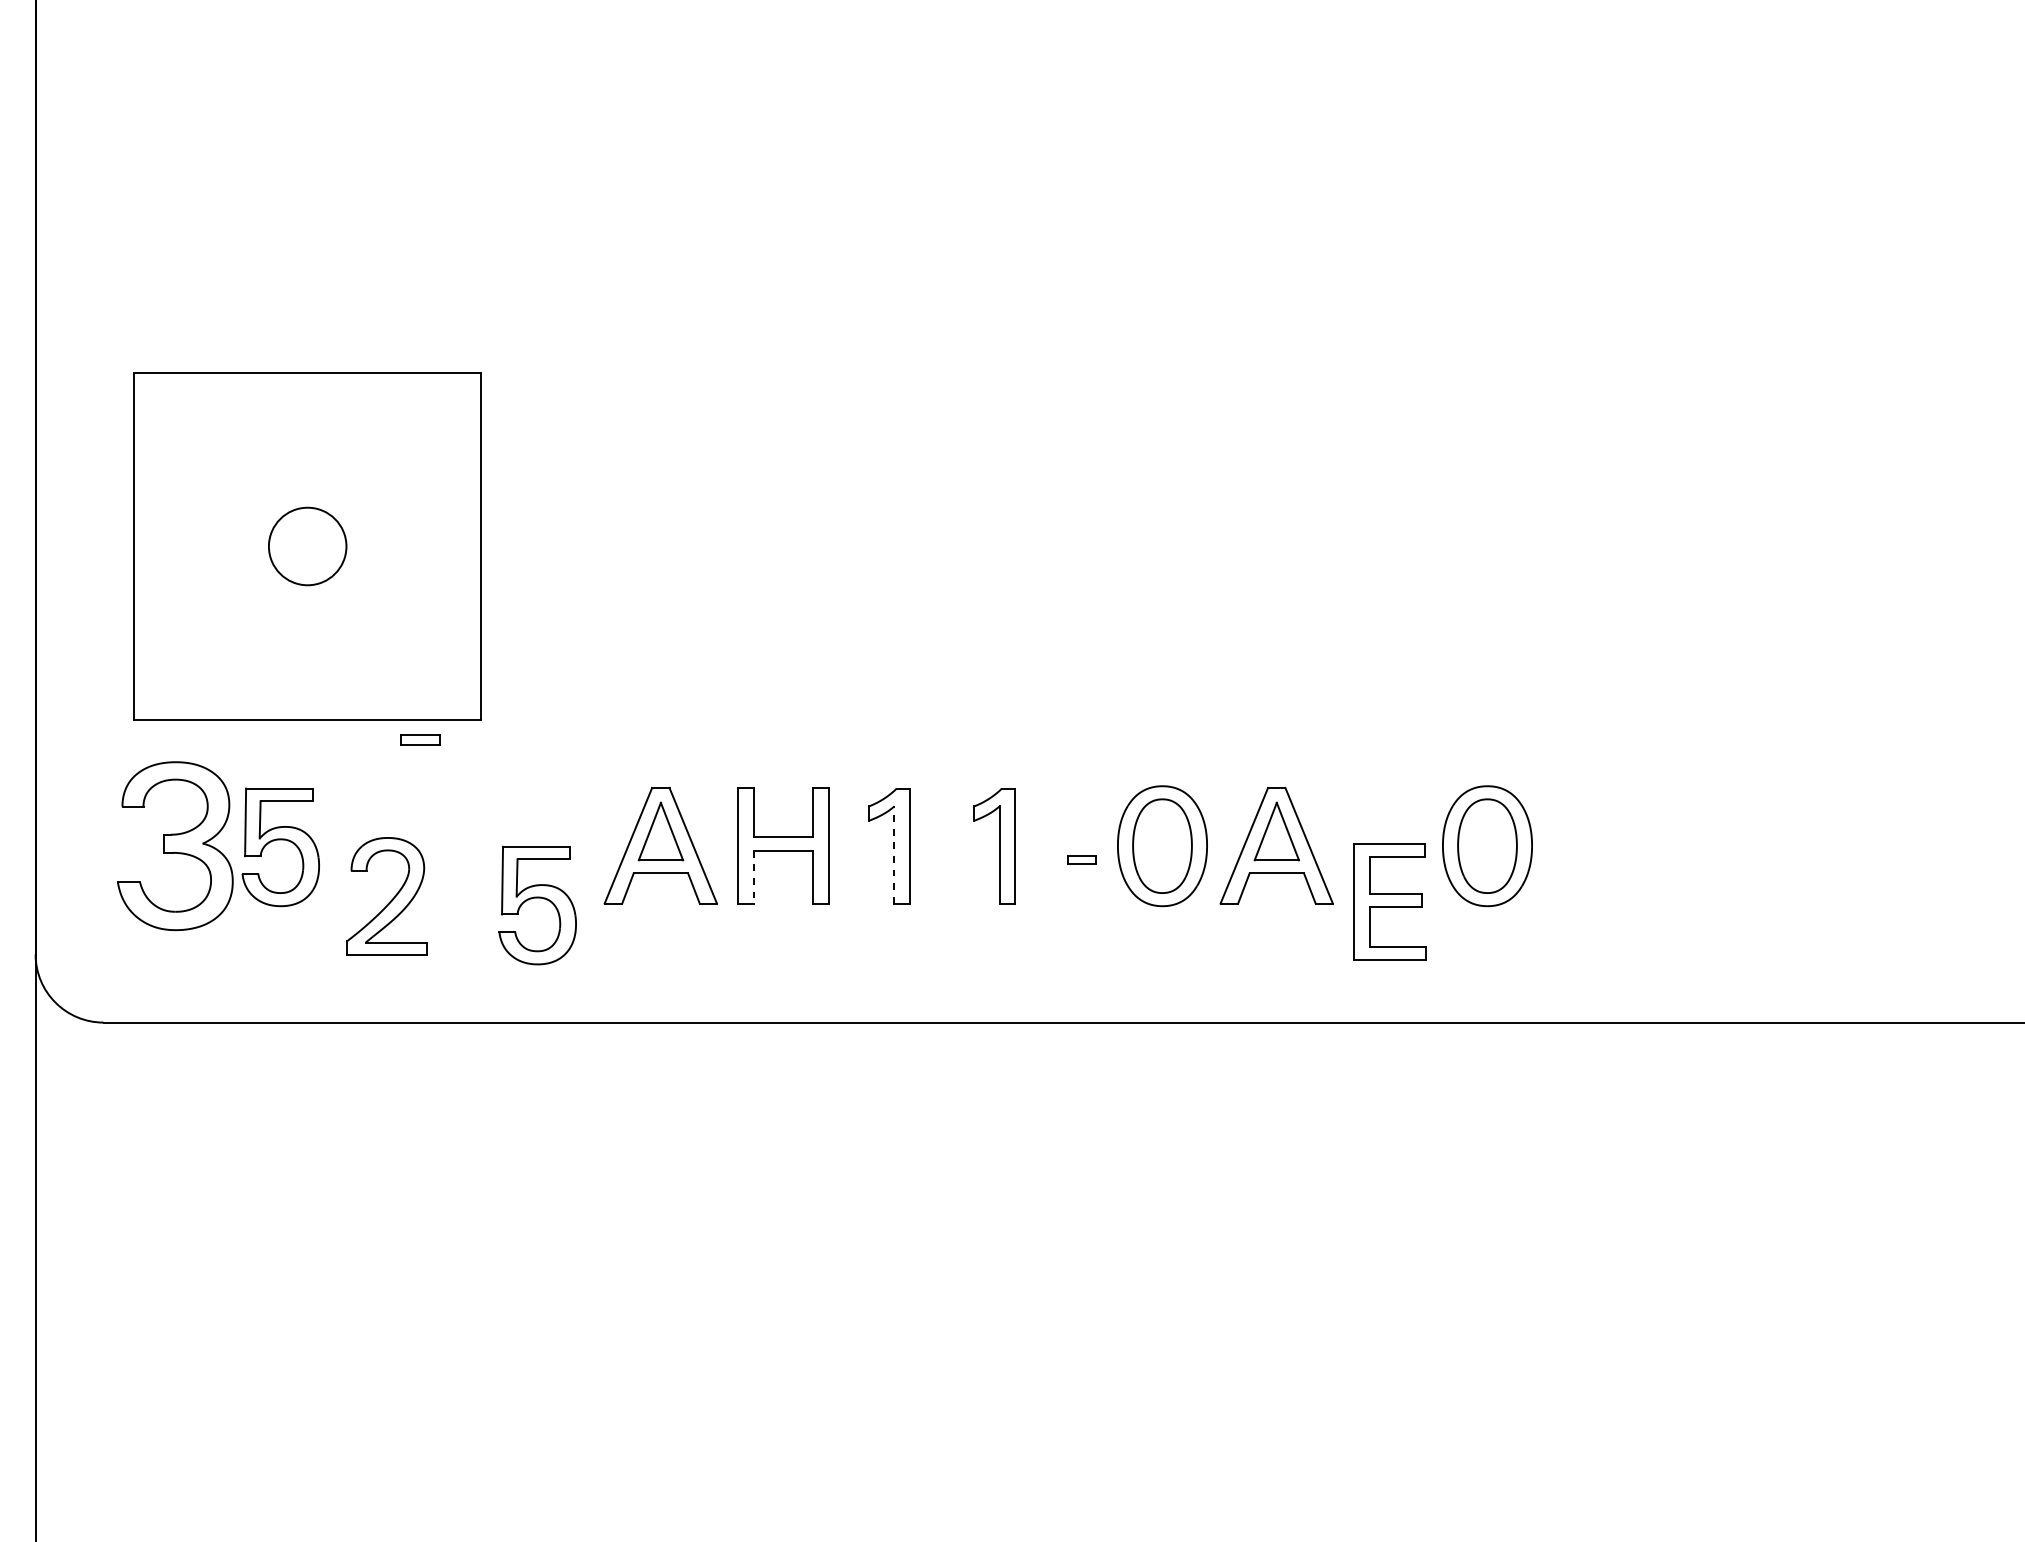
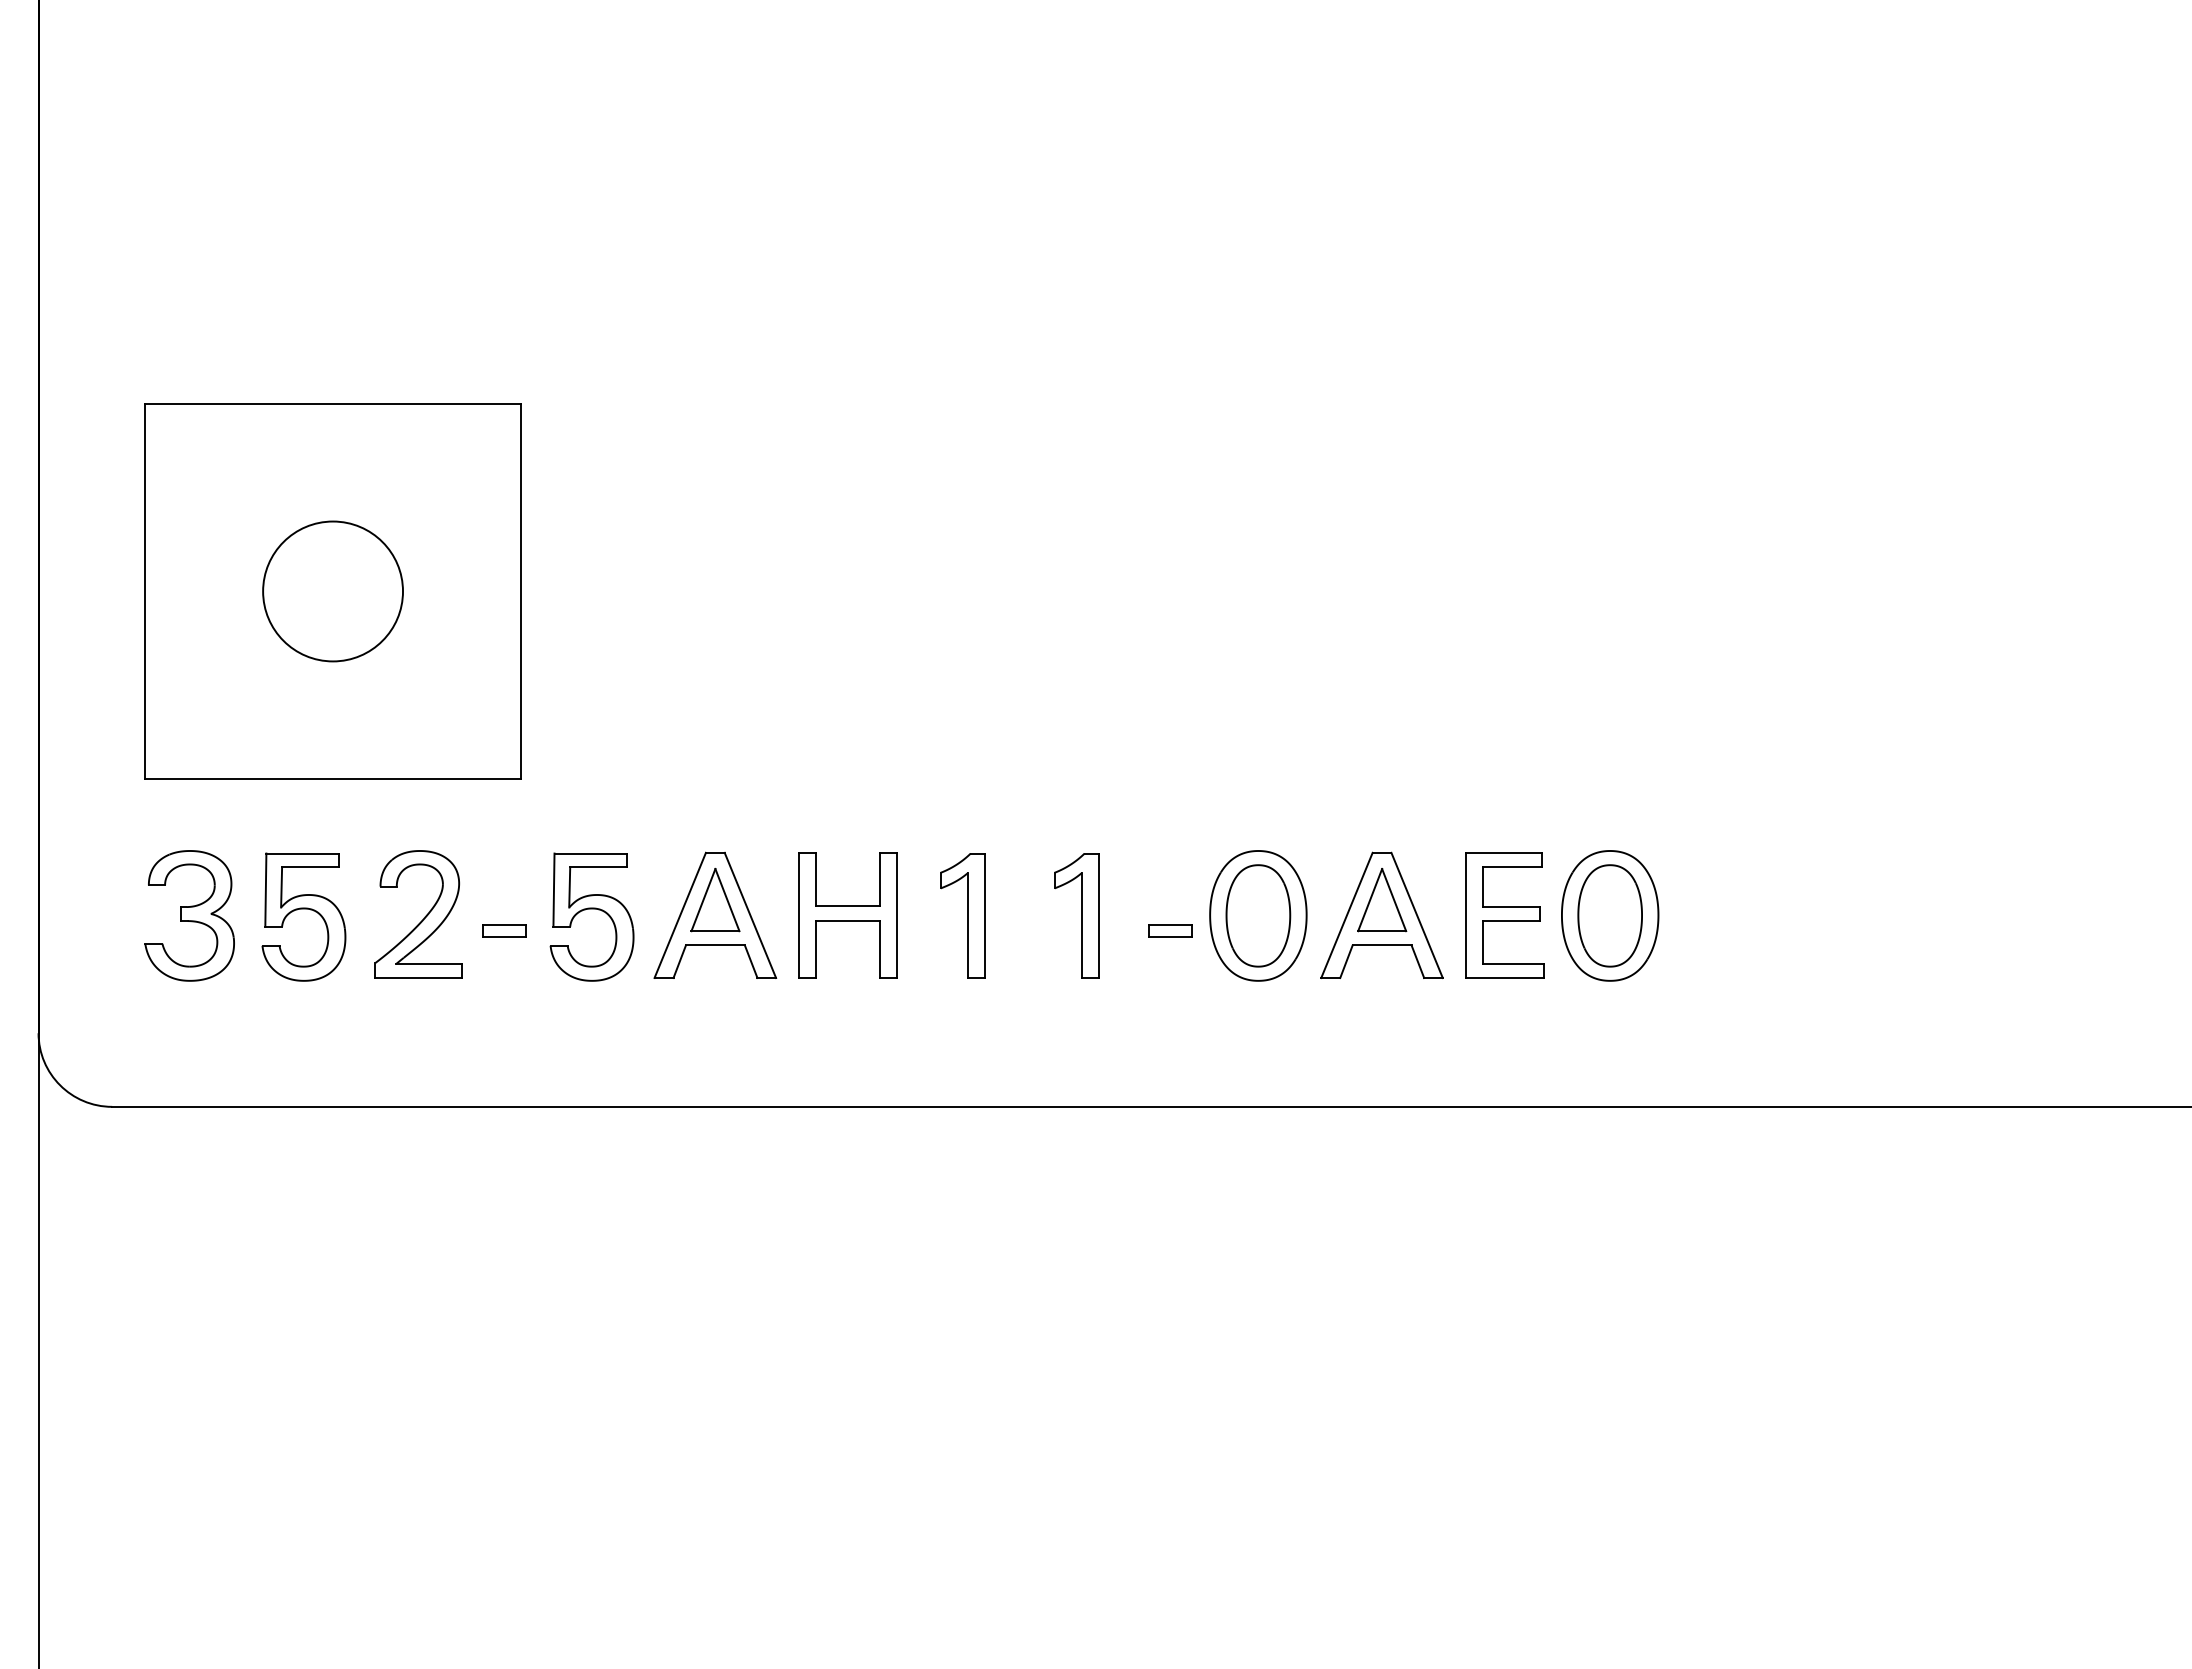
circle: (308, 546) -> (333, 591), size x1.67
part: (420, 739) -> (504, 930), moved
part: (175, 845) -> (189, 915), size x0.71
line: (894, 855) -> (968, 925), dashed -> solid
part: (1081, 859) -> (1170, 930), size x1.43
line: (753, 877) -> (815, 949), dashed -> solid
part: (392, 898) -> (424, 916), moved
part: (537, 898) -> (591, 909), moved
part: (1389, 902) -> (1504, 915), moved

